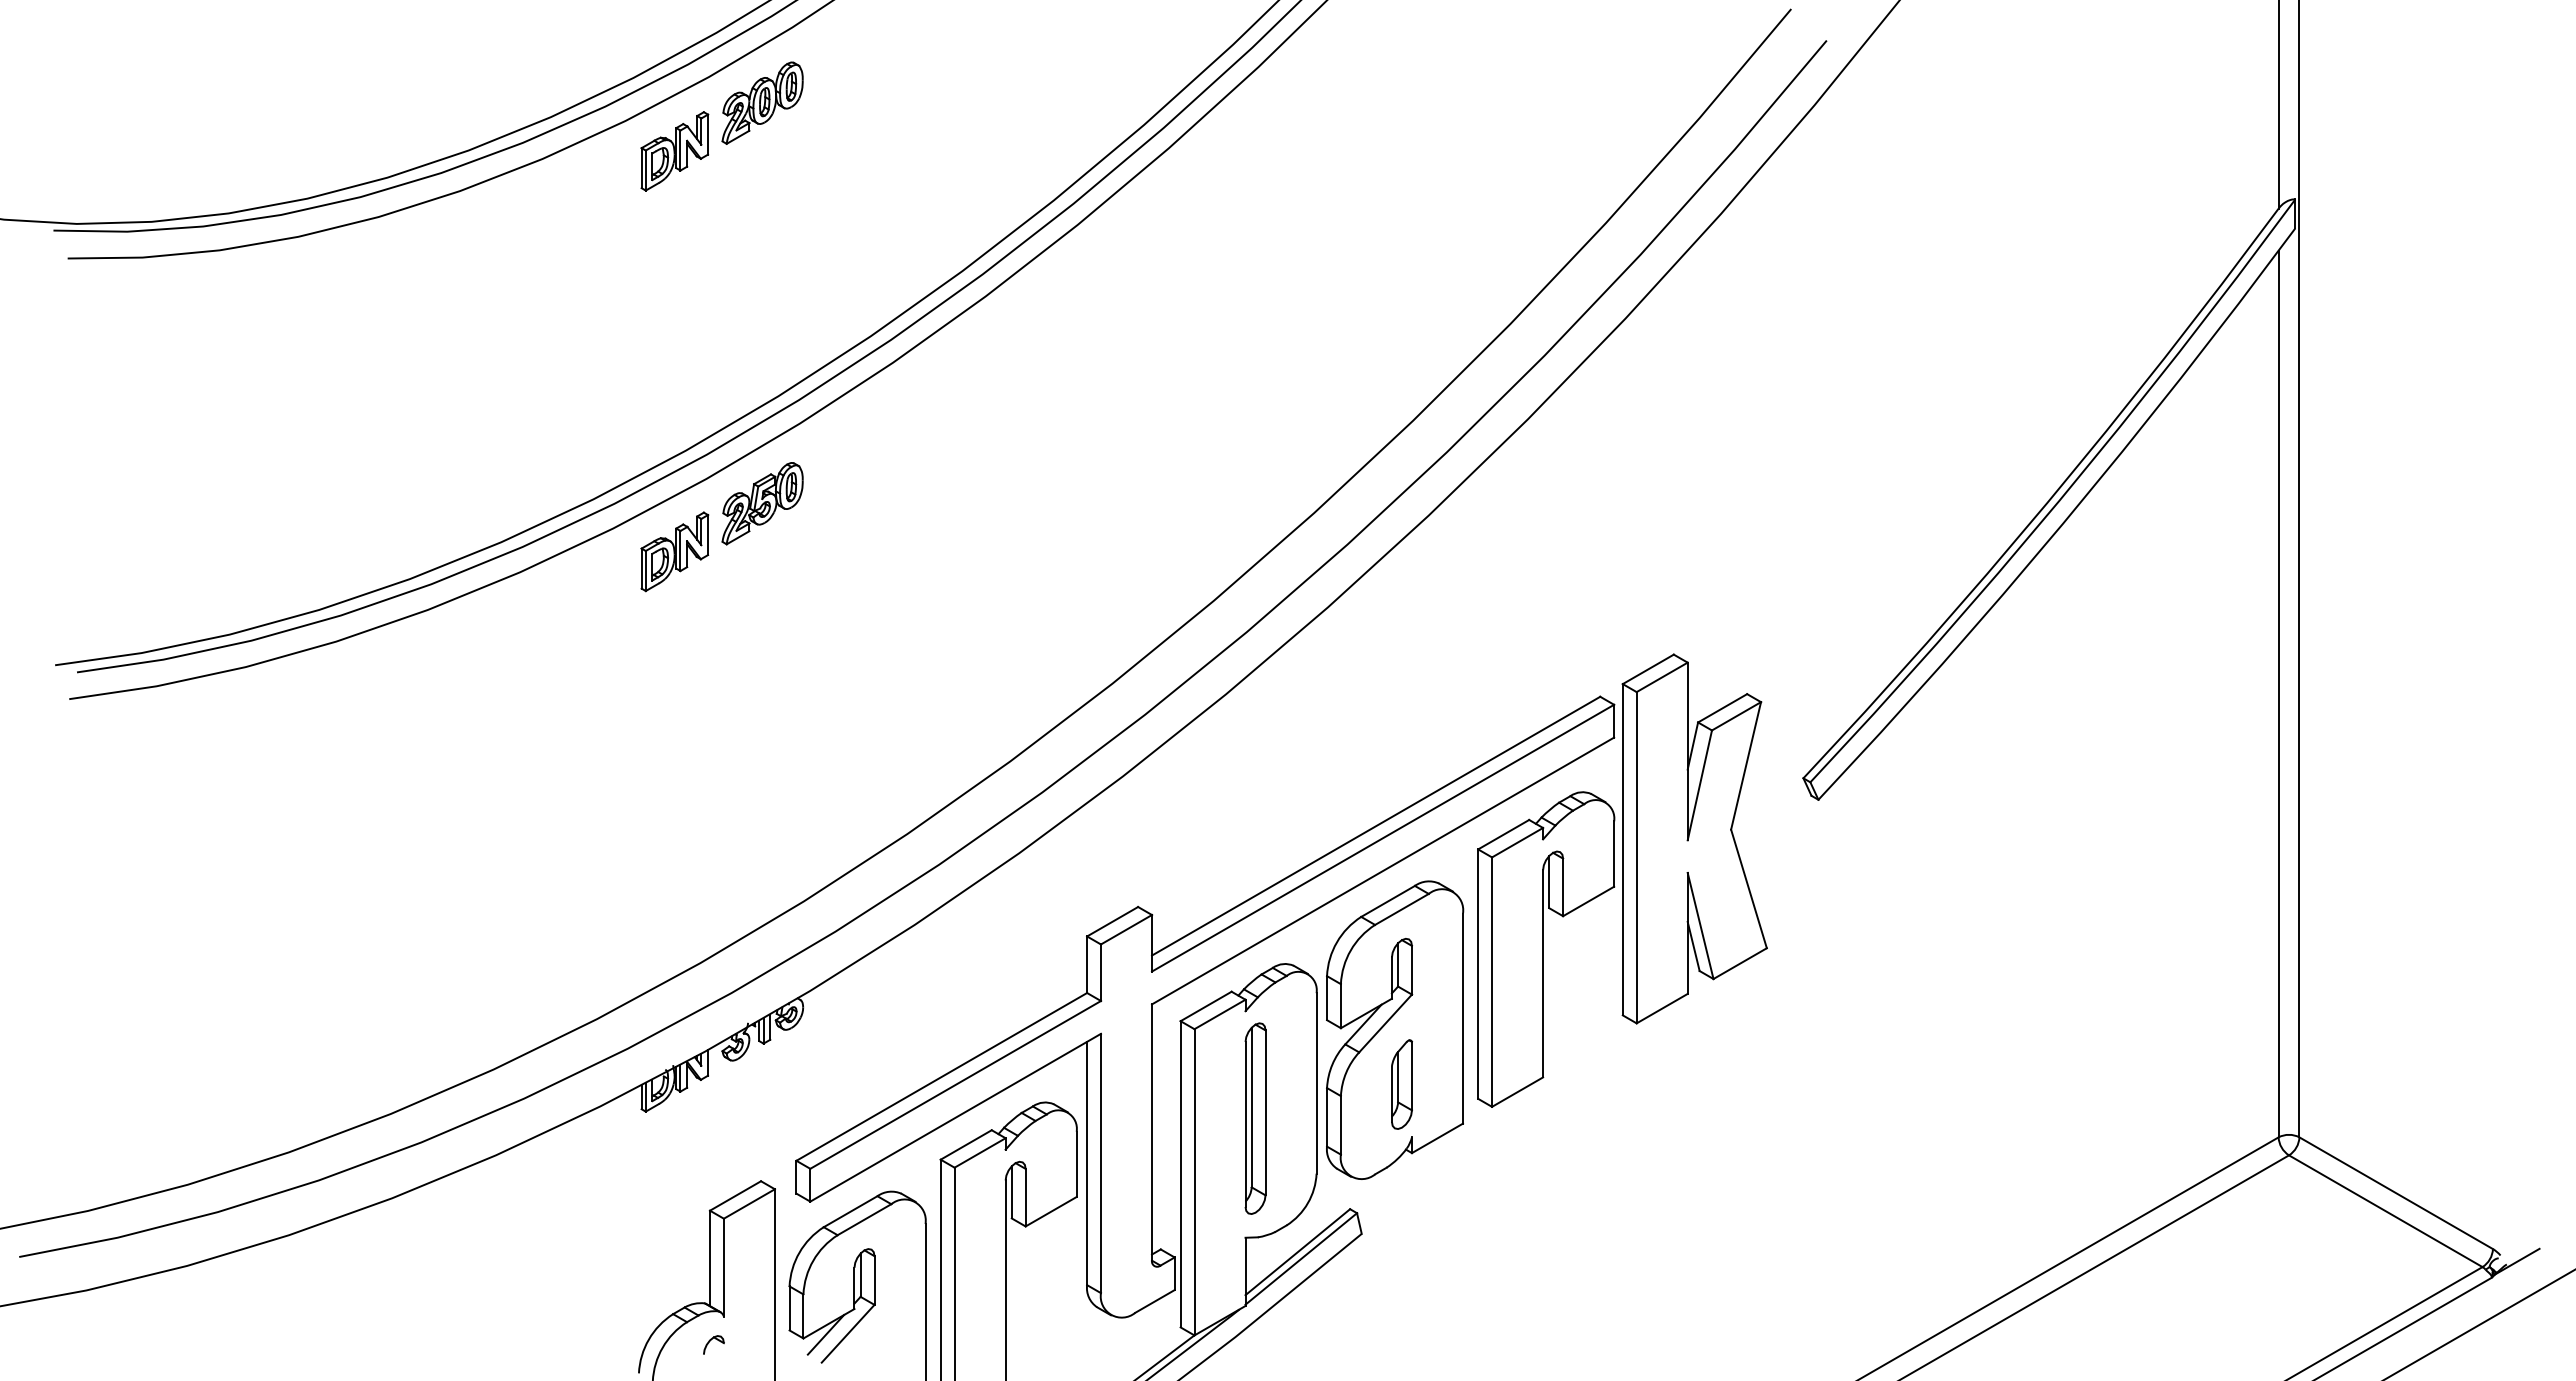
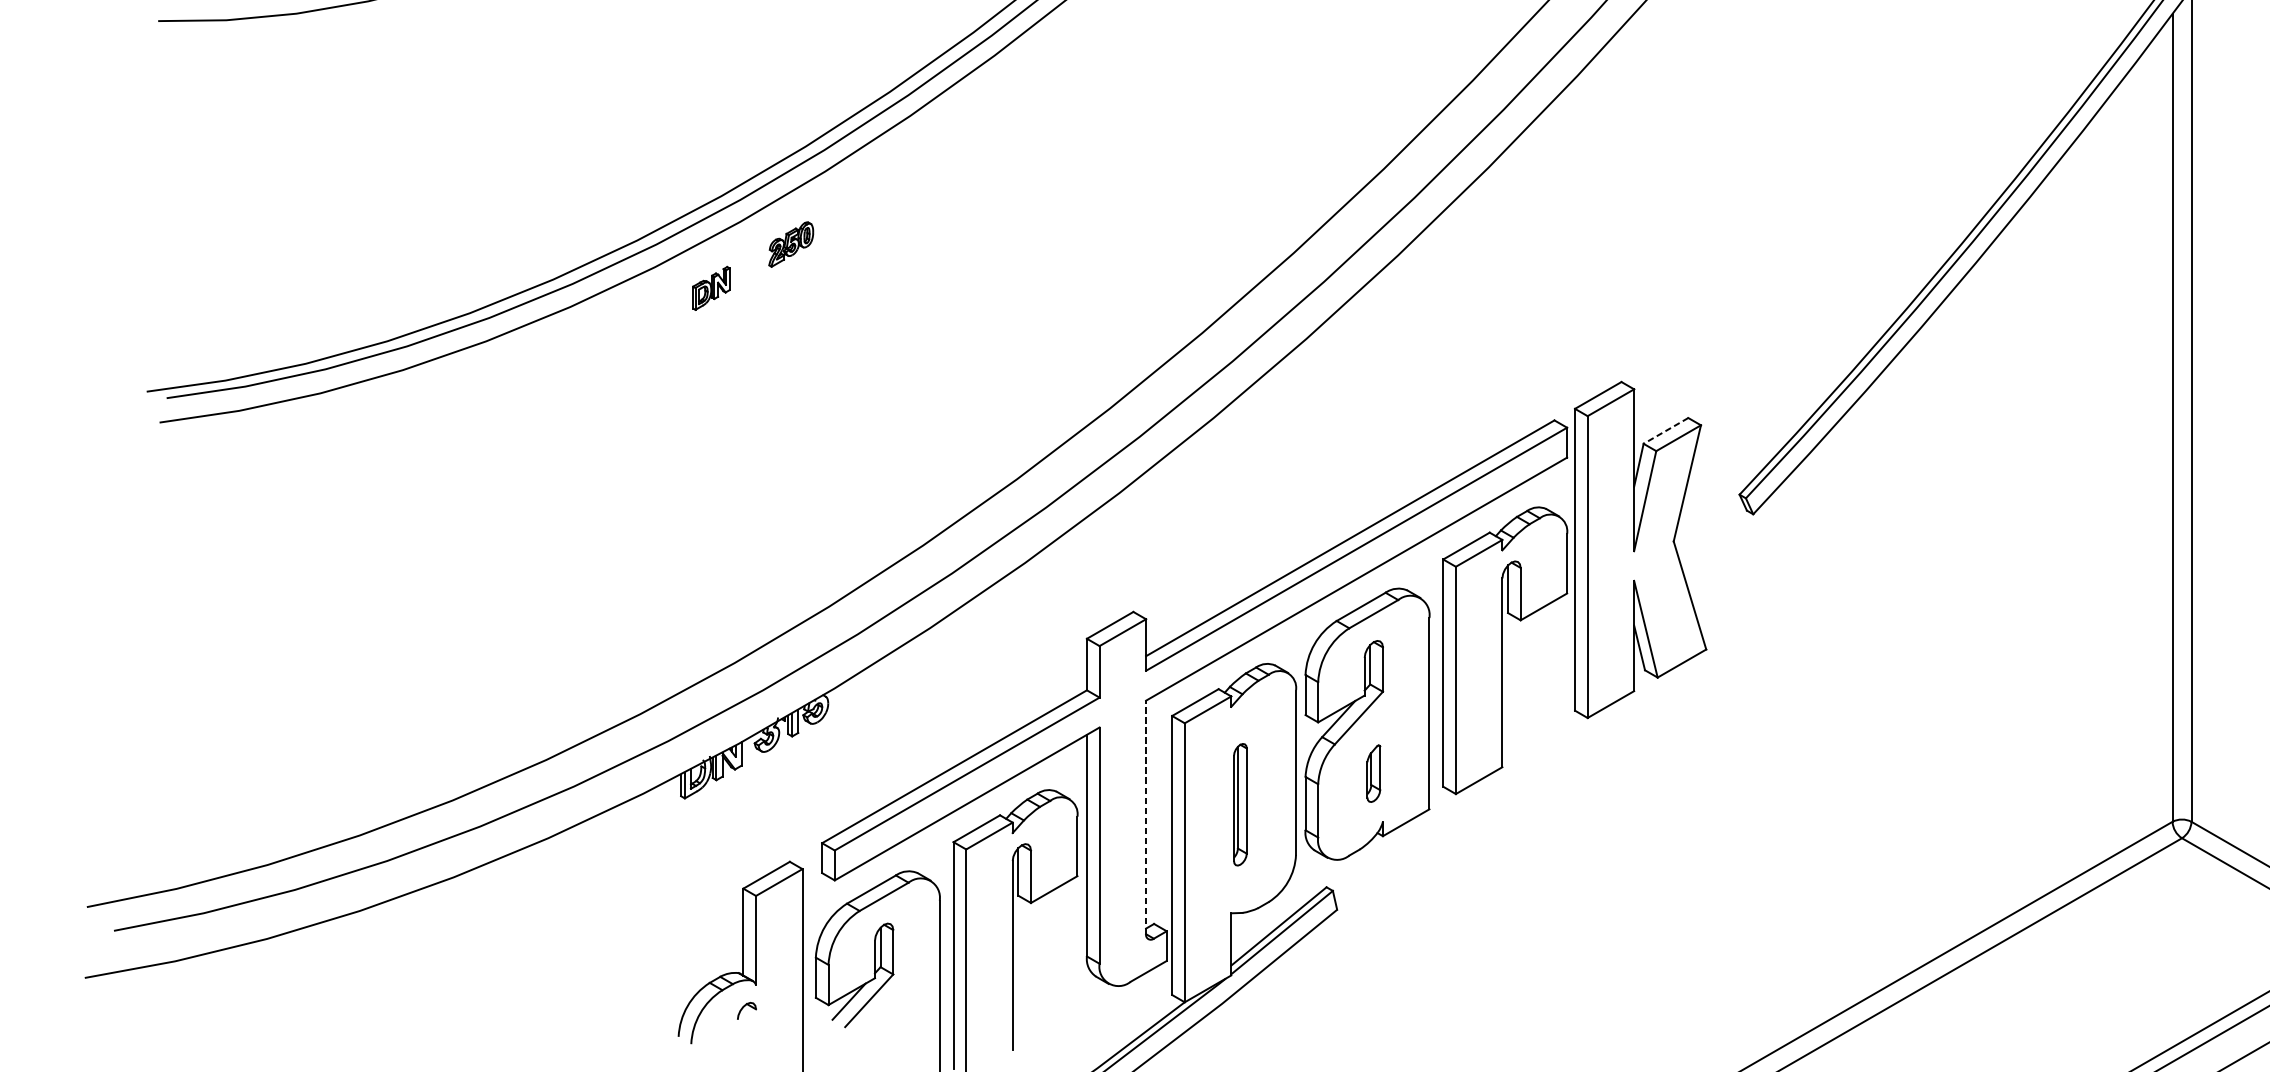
part: (762, 503) -> (791, 244), size x0.6
part: (674, 551) -> (711, 288), size x0.6
line: (1722, 708) -> (1665, 431), solid -> dashed
part: (1401, 1084) -> (1373, 773), size x0.7
part: (1255, 1118) -> (1240, 804), size x0.7
line: (1152, 1132) -> (1146, 817), solid -> dashed

